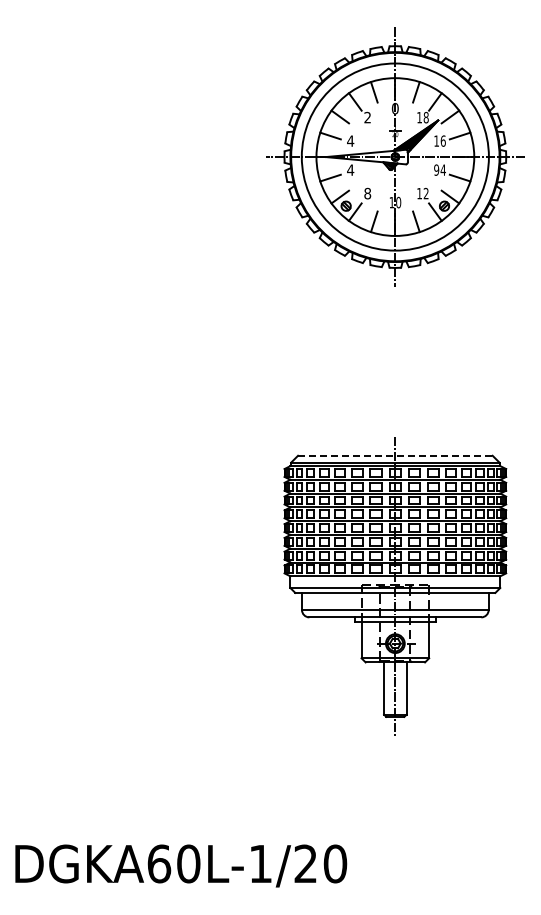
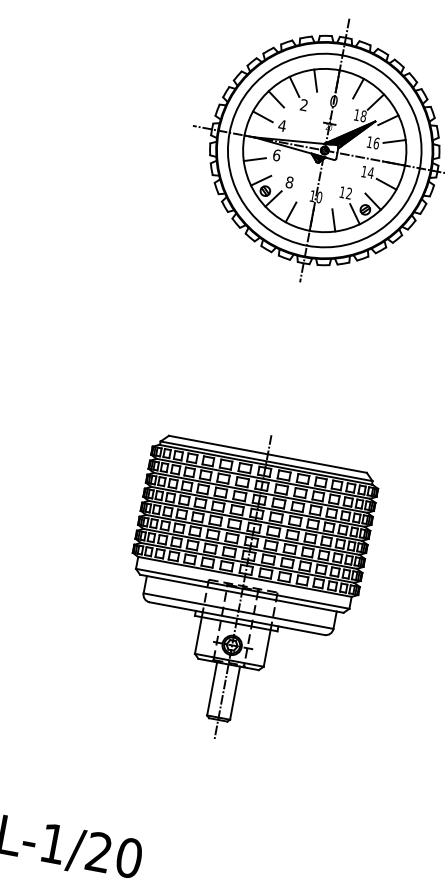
text: (350, 169) -> (276, 154), 4 -> 6
text: (436, 169) -> (364, 171), 94 -> 14
line: (395, 455) -> (268, 454), dashed -> solid

